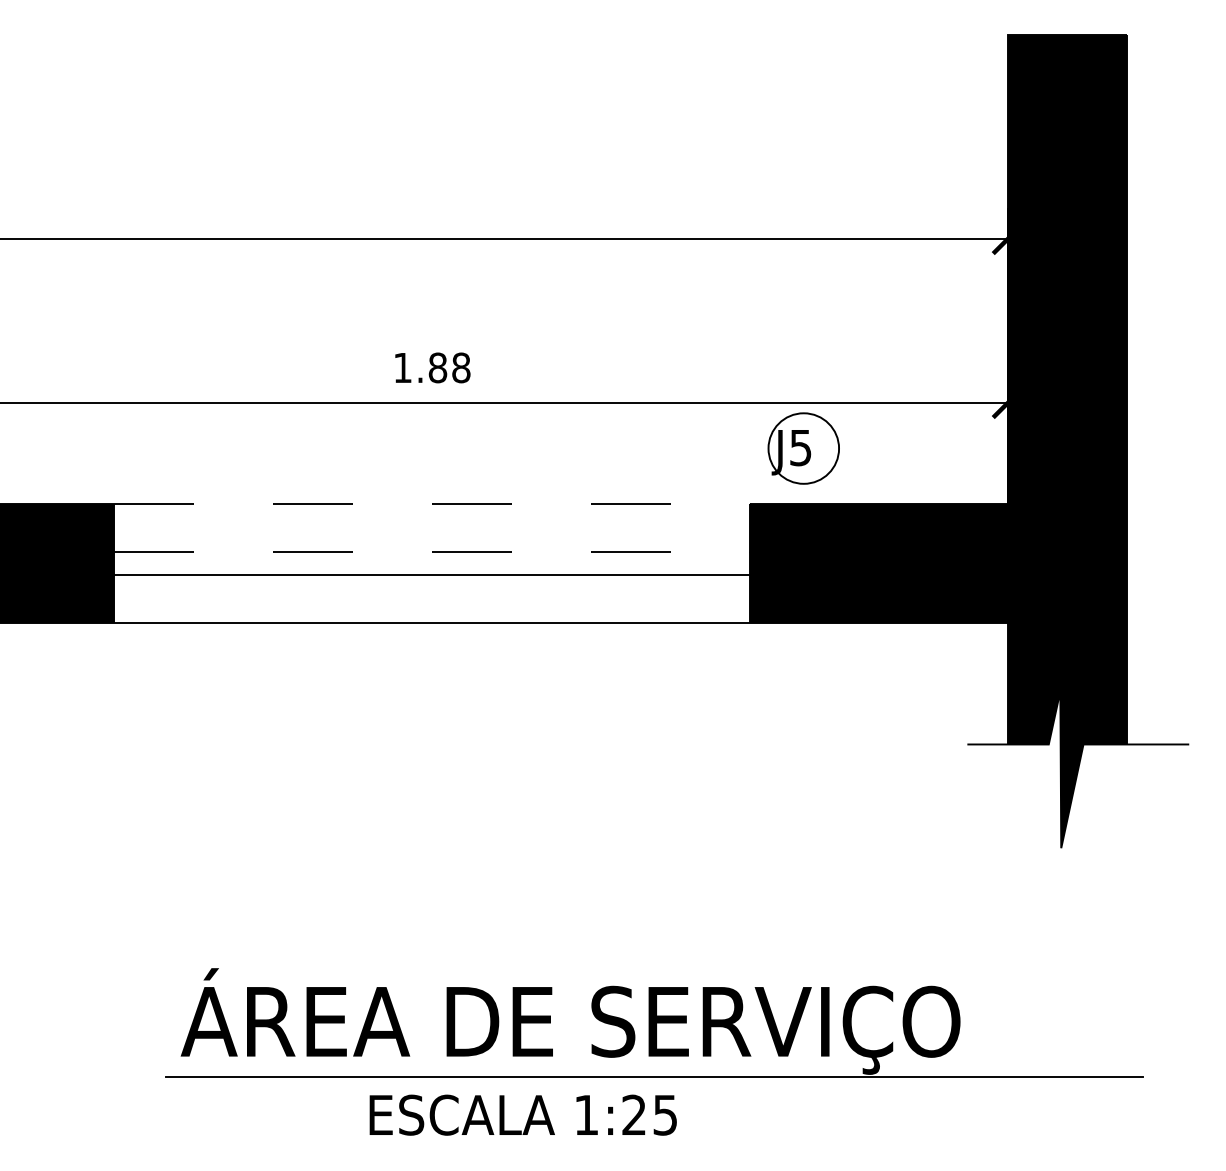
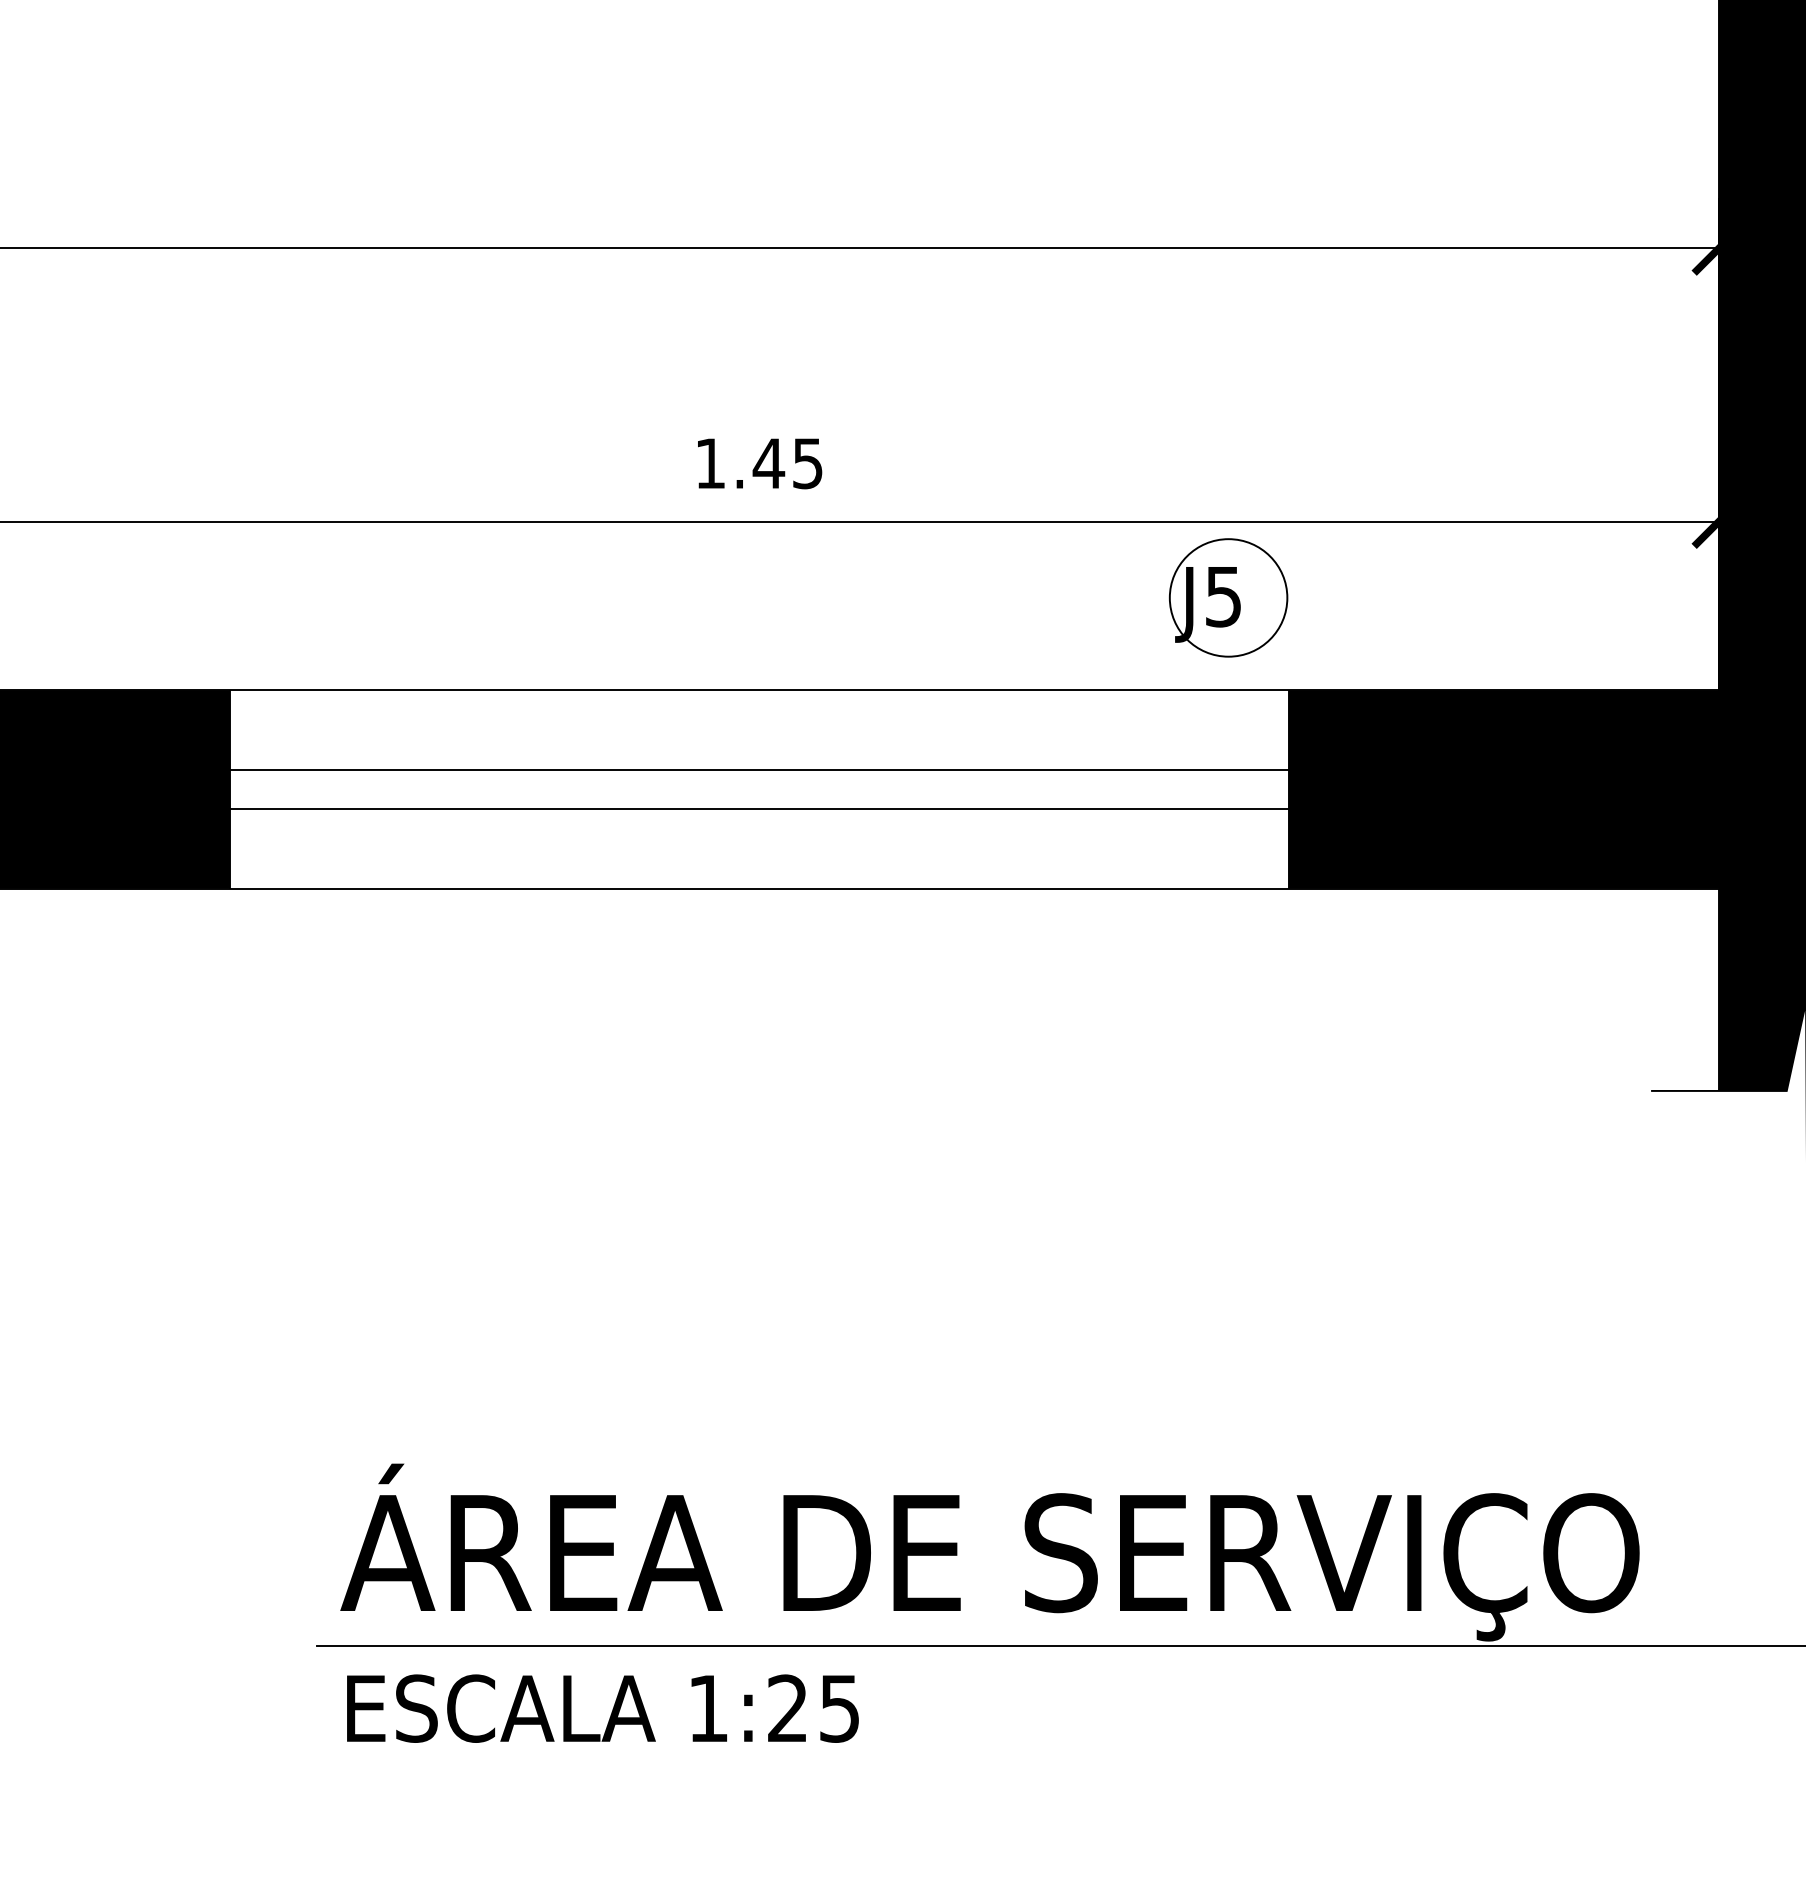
text: (449, 367) -> (788, 462), 1.88 -> 1.45
part: (803, 448) -> (1228, 597), moved
line: (432, 503) -> (759, 689), dashed -> solid
line: (432, 551) -> (759, 769), dashed -> solid
text: (522, 1114) -> (601, 1707), moved

